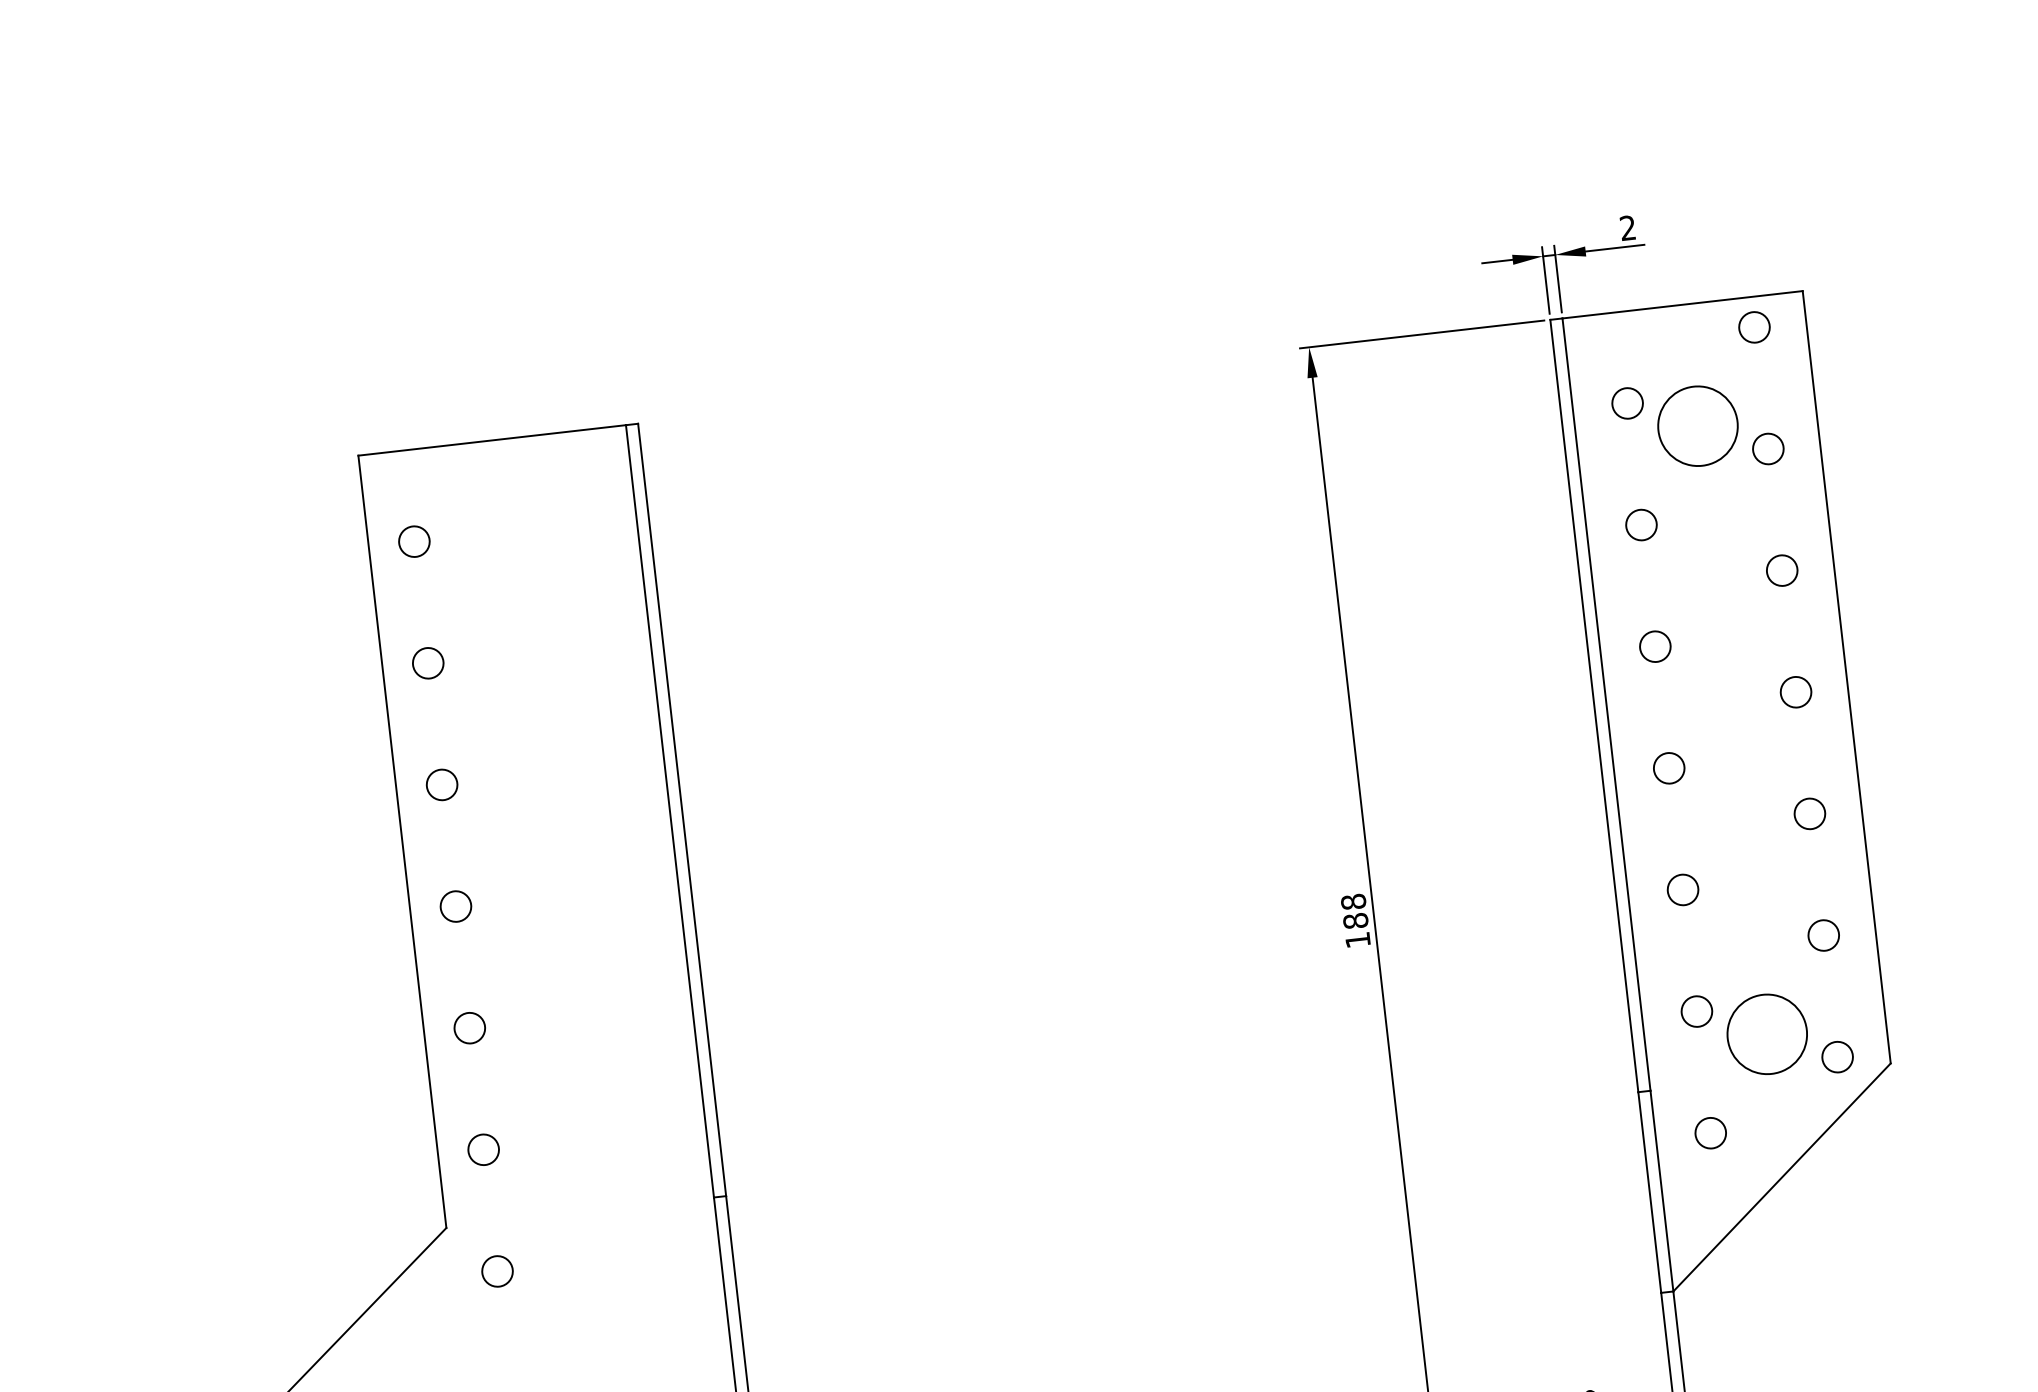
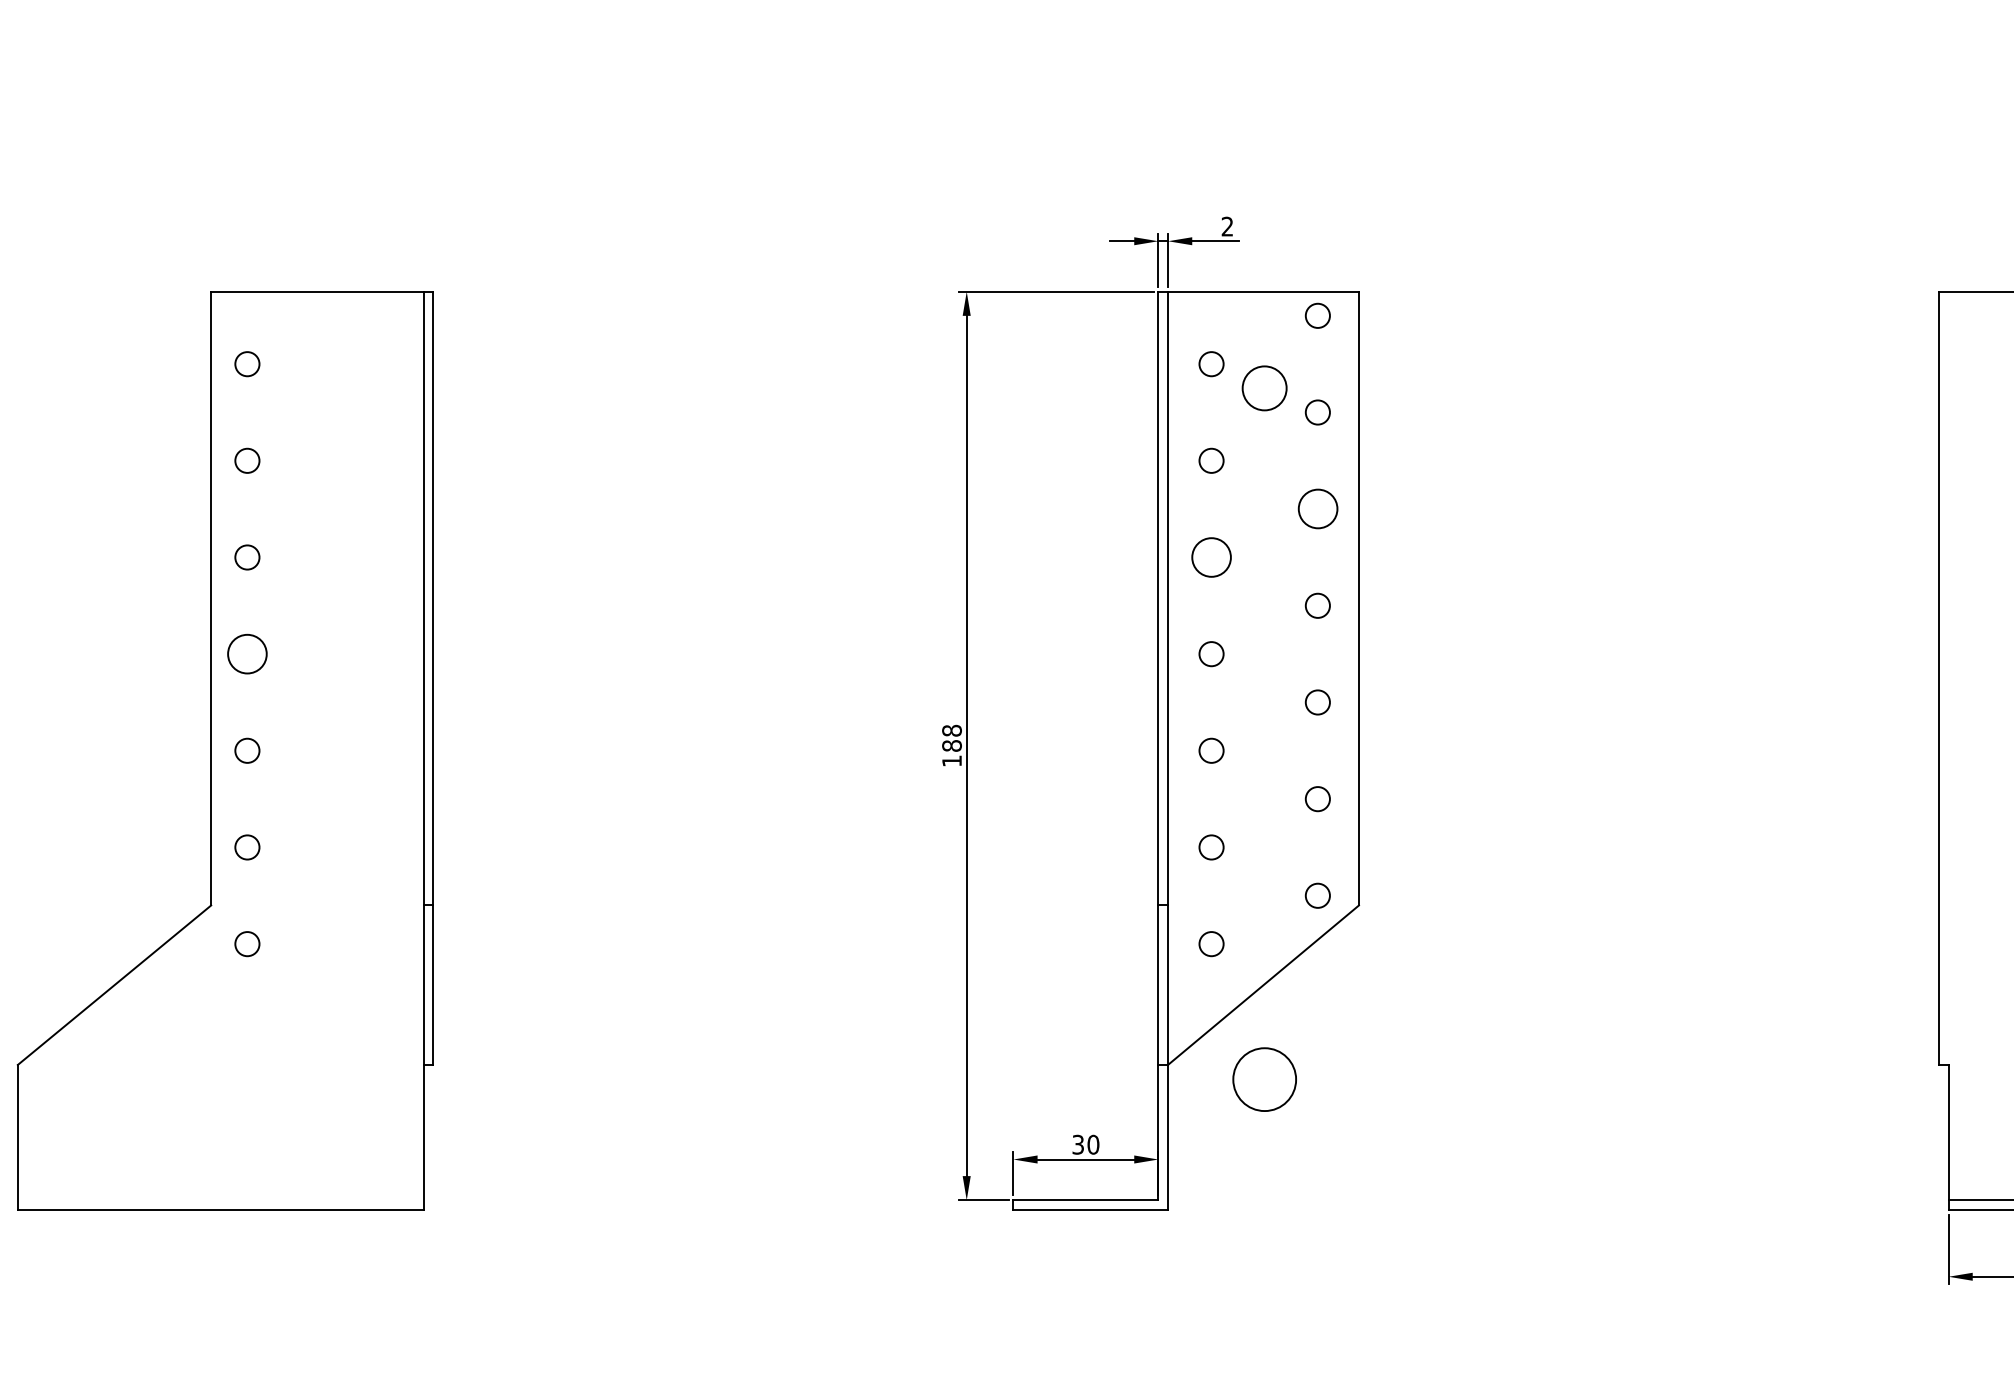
circle: (1697, 426) -> (1264, 388), size x0.7
circle: (1781, 571) -> (1317, 509), size x1.6
circle: (1655, 646) -> (1211, 557), size x1.6
circle: (456, 906) -> (247, 654), size x1.6
circle: (1766, 1034) -> (1264, 1079), moved

